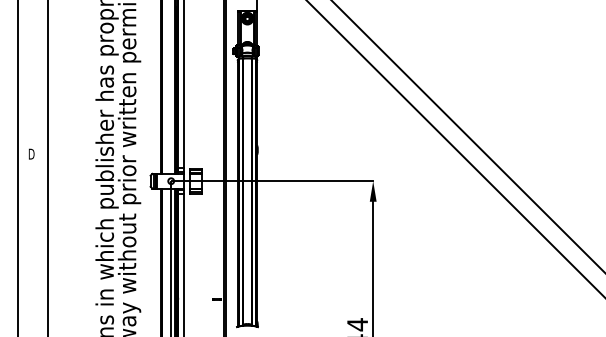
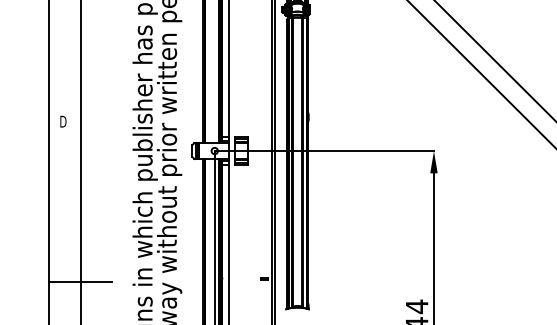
line: (47, 302) -> (80, 282), added

